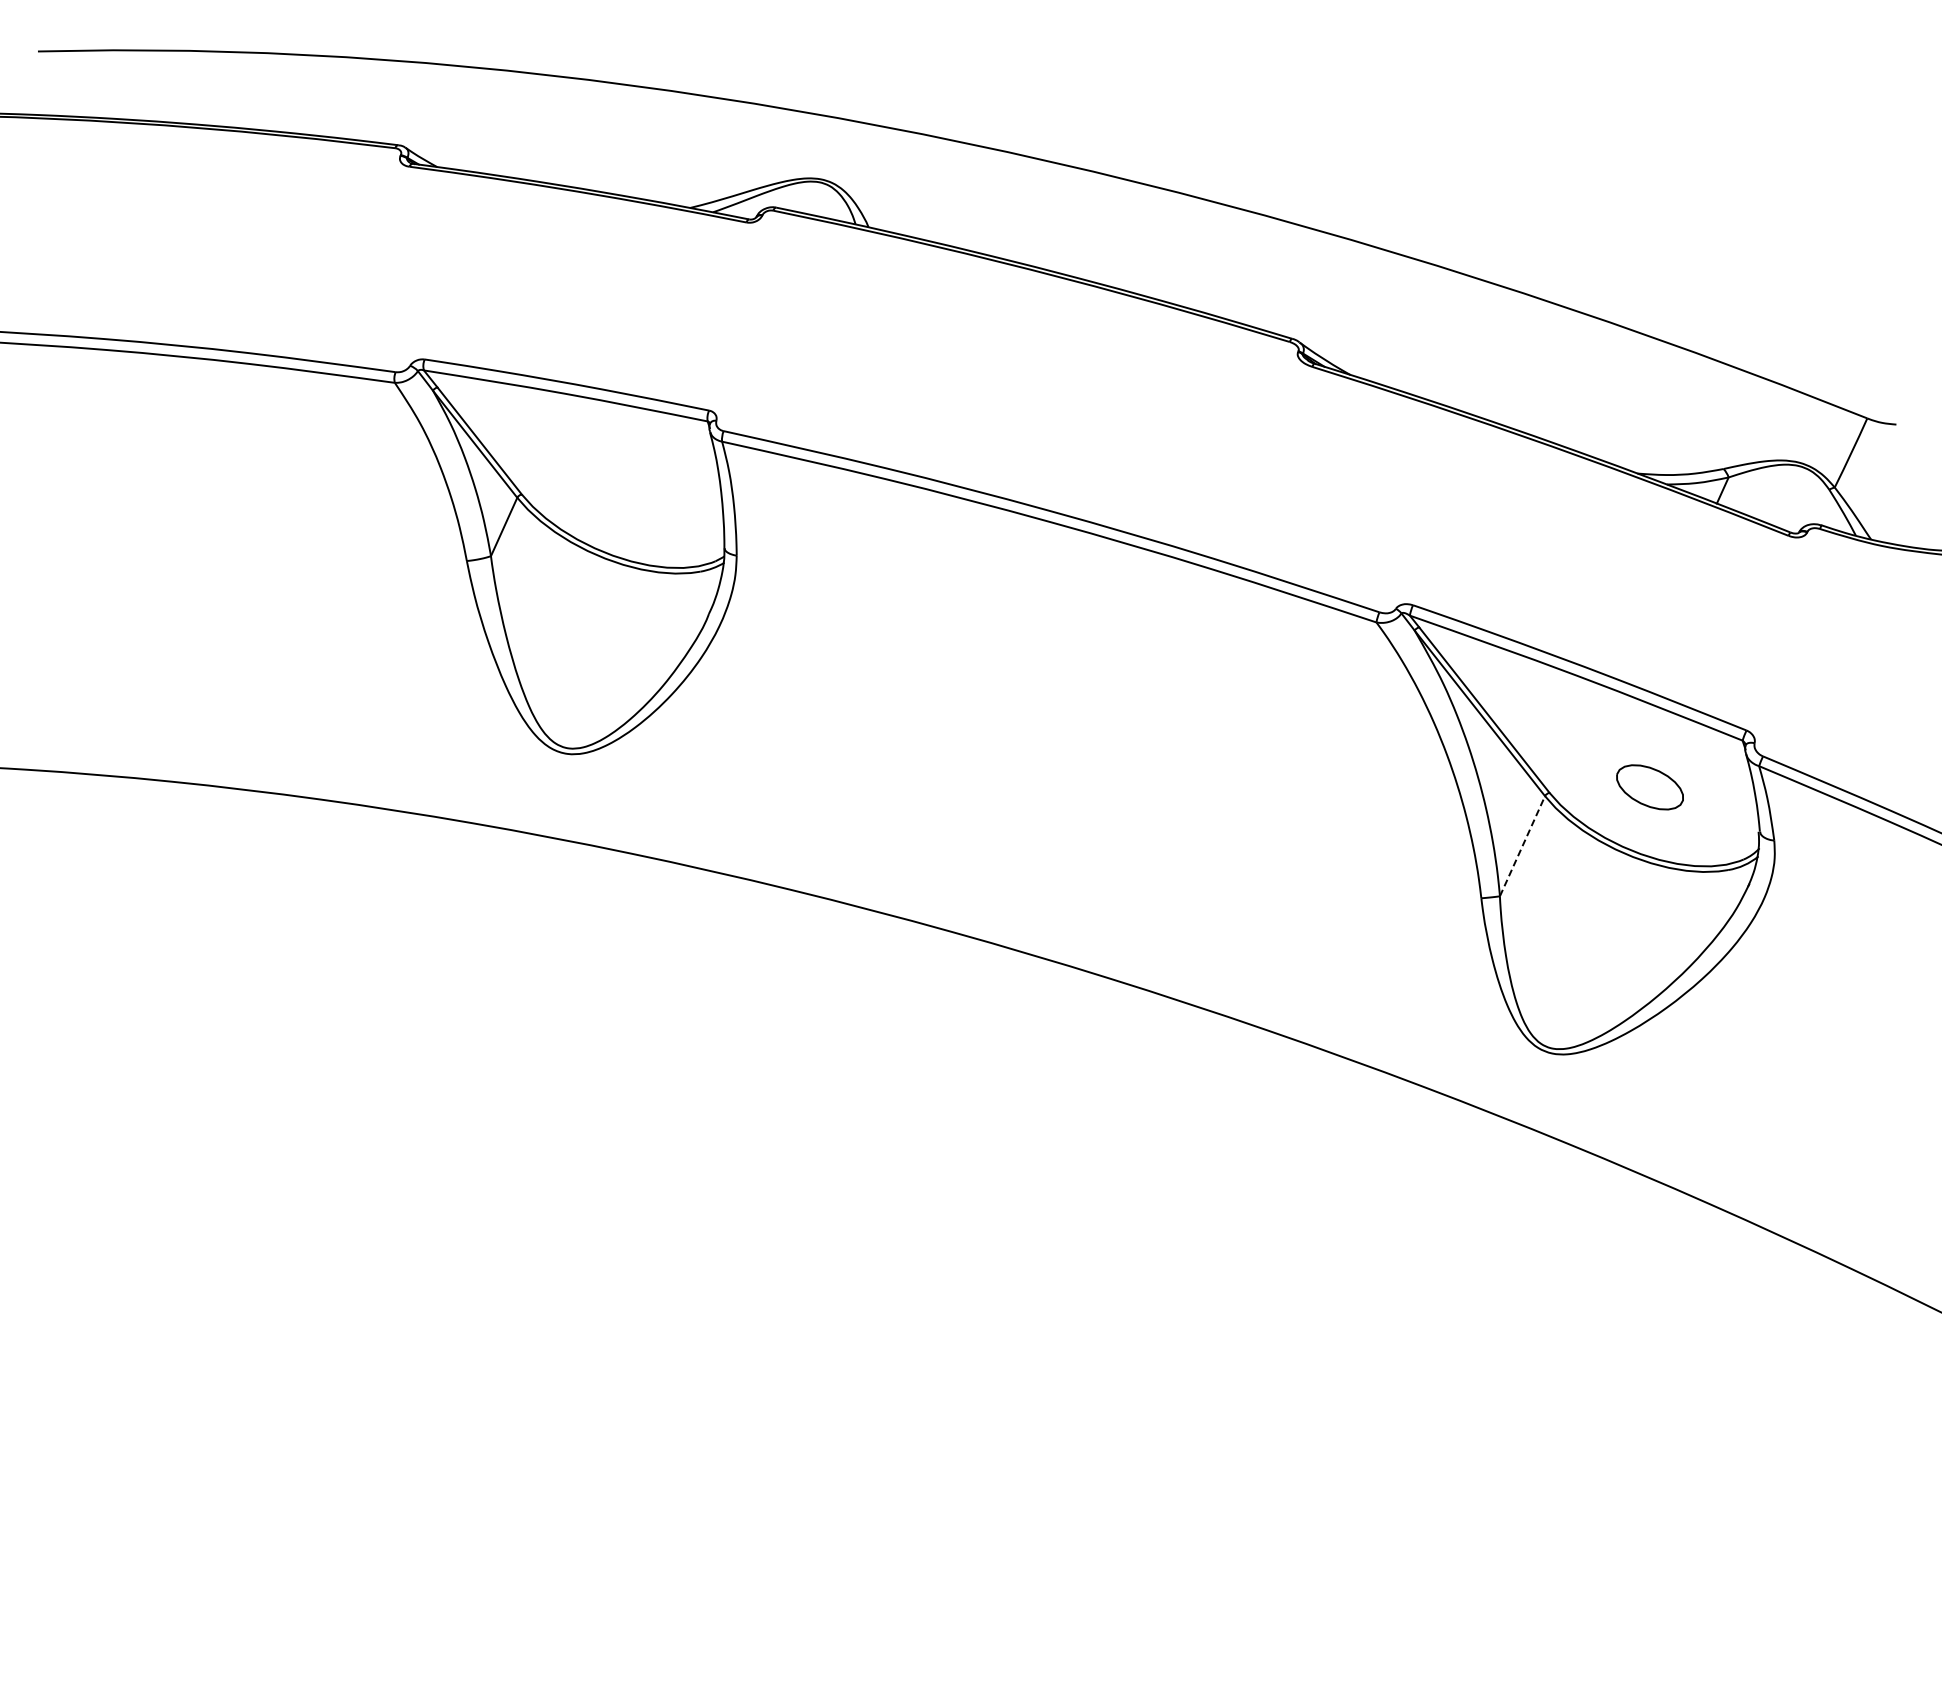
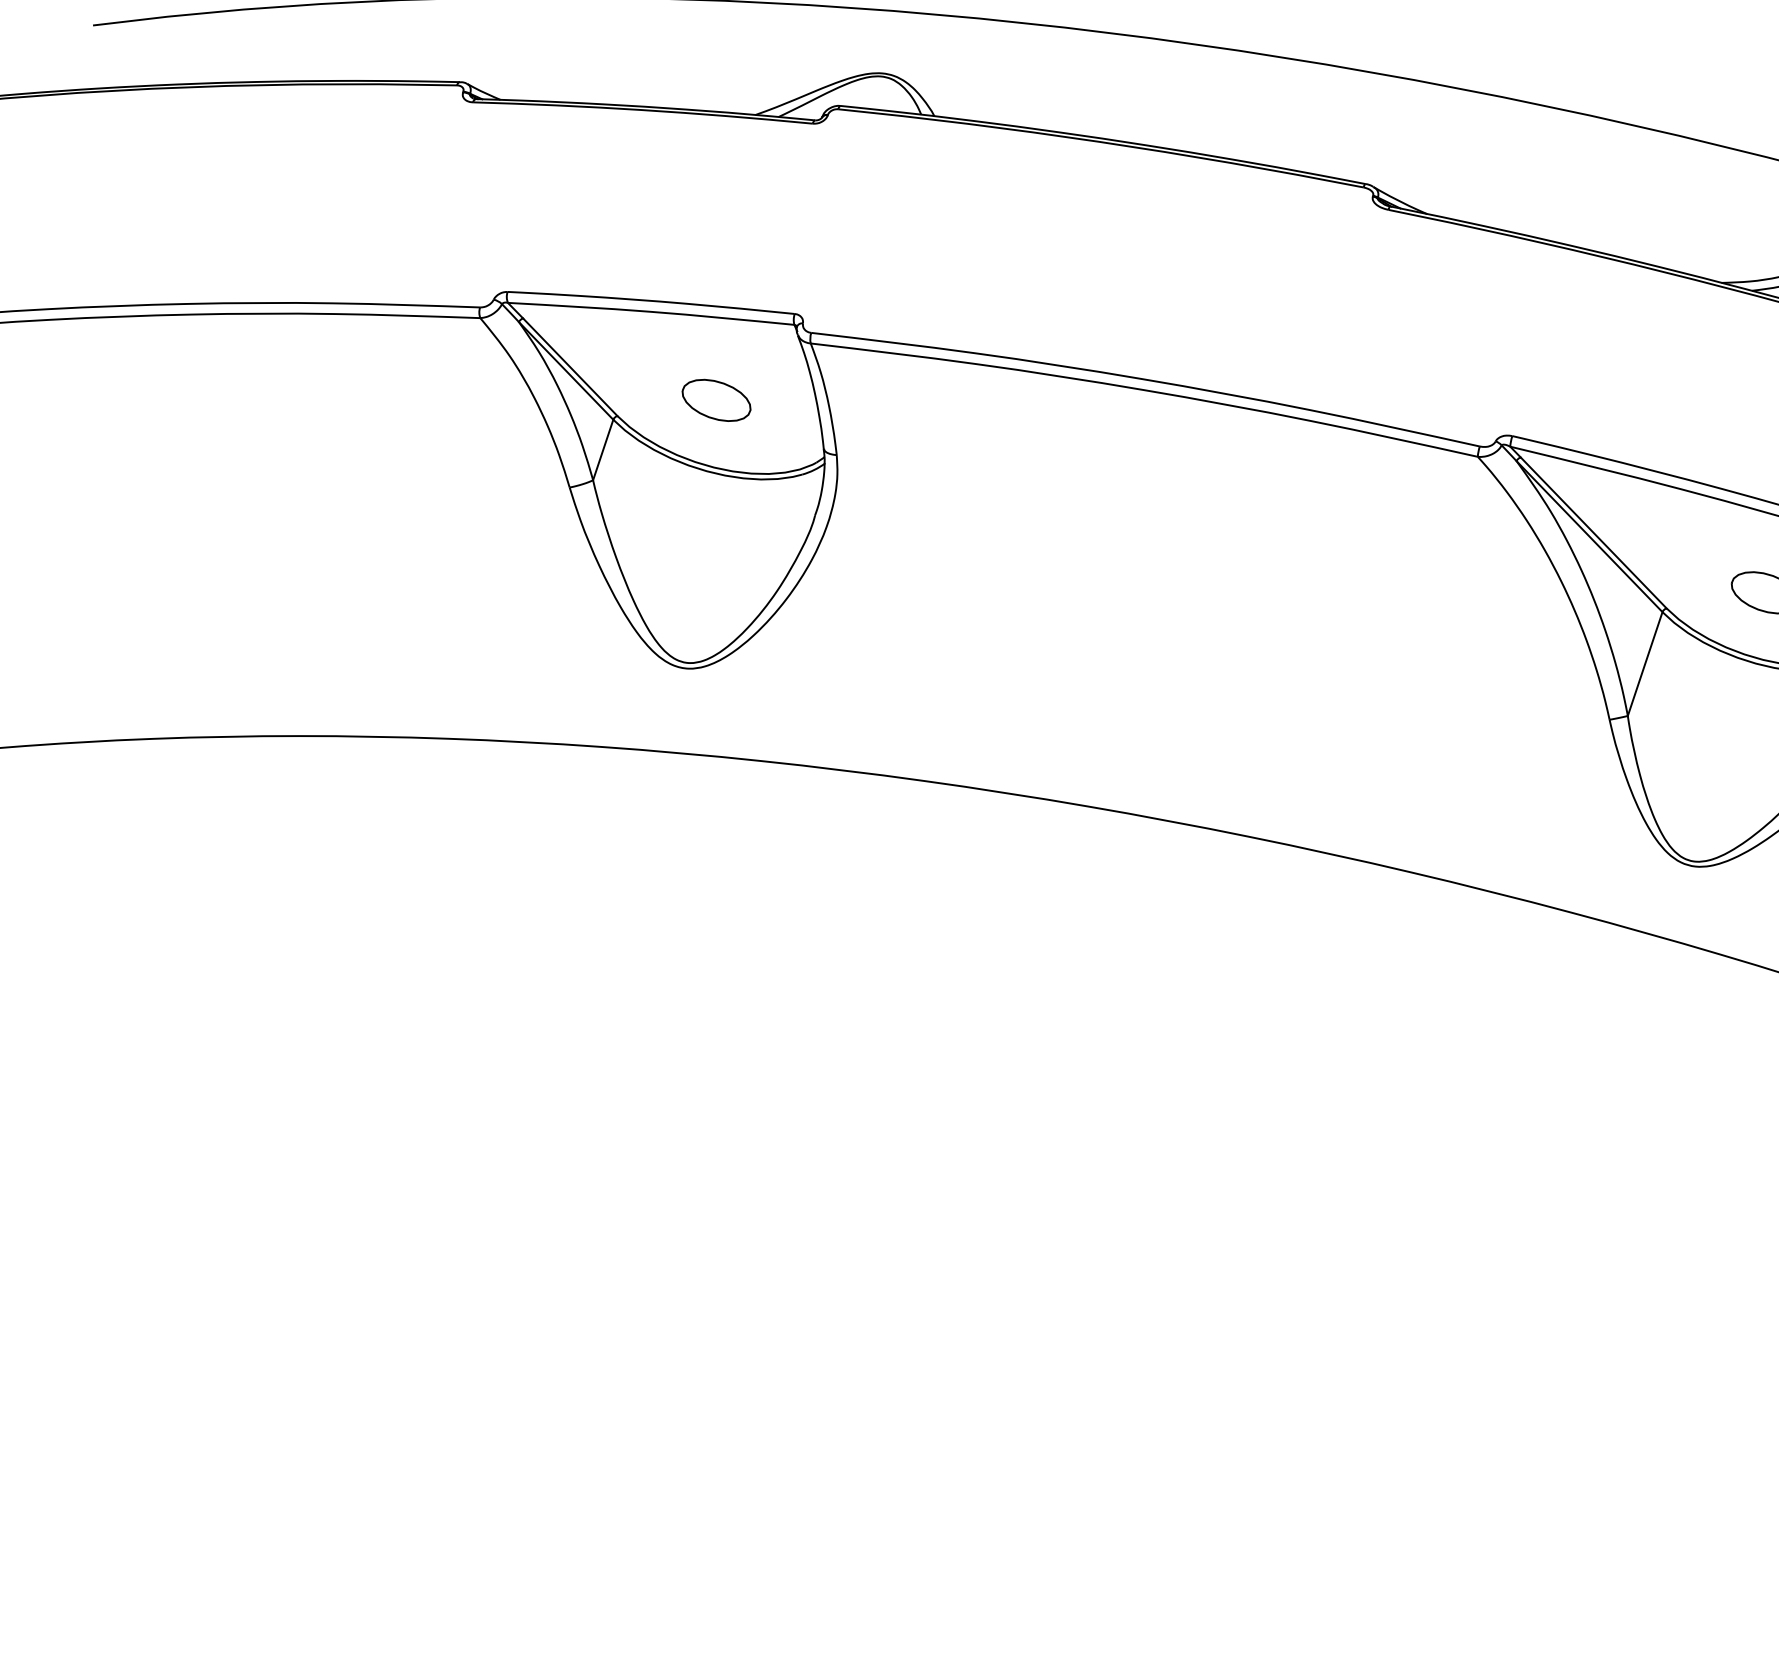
part: (622, 488) -> (716, 399), added
line: (1522, 846) -> (1645, 664), dashed -> solid

